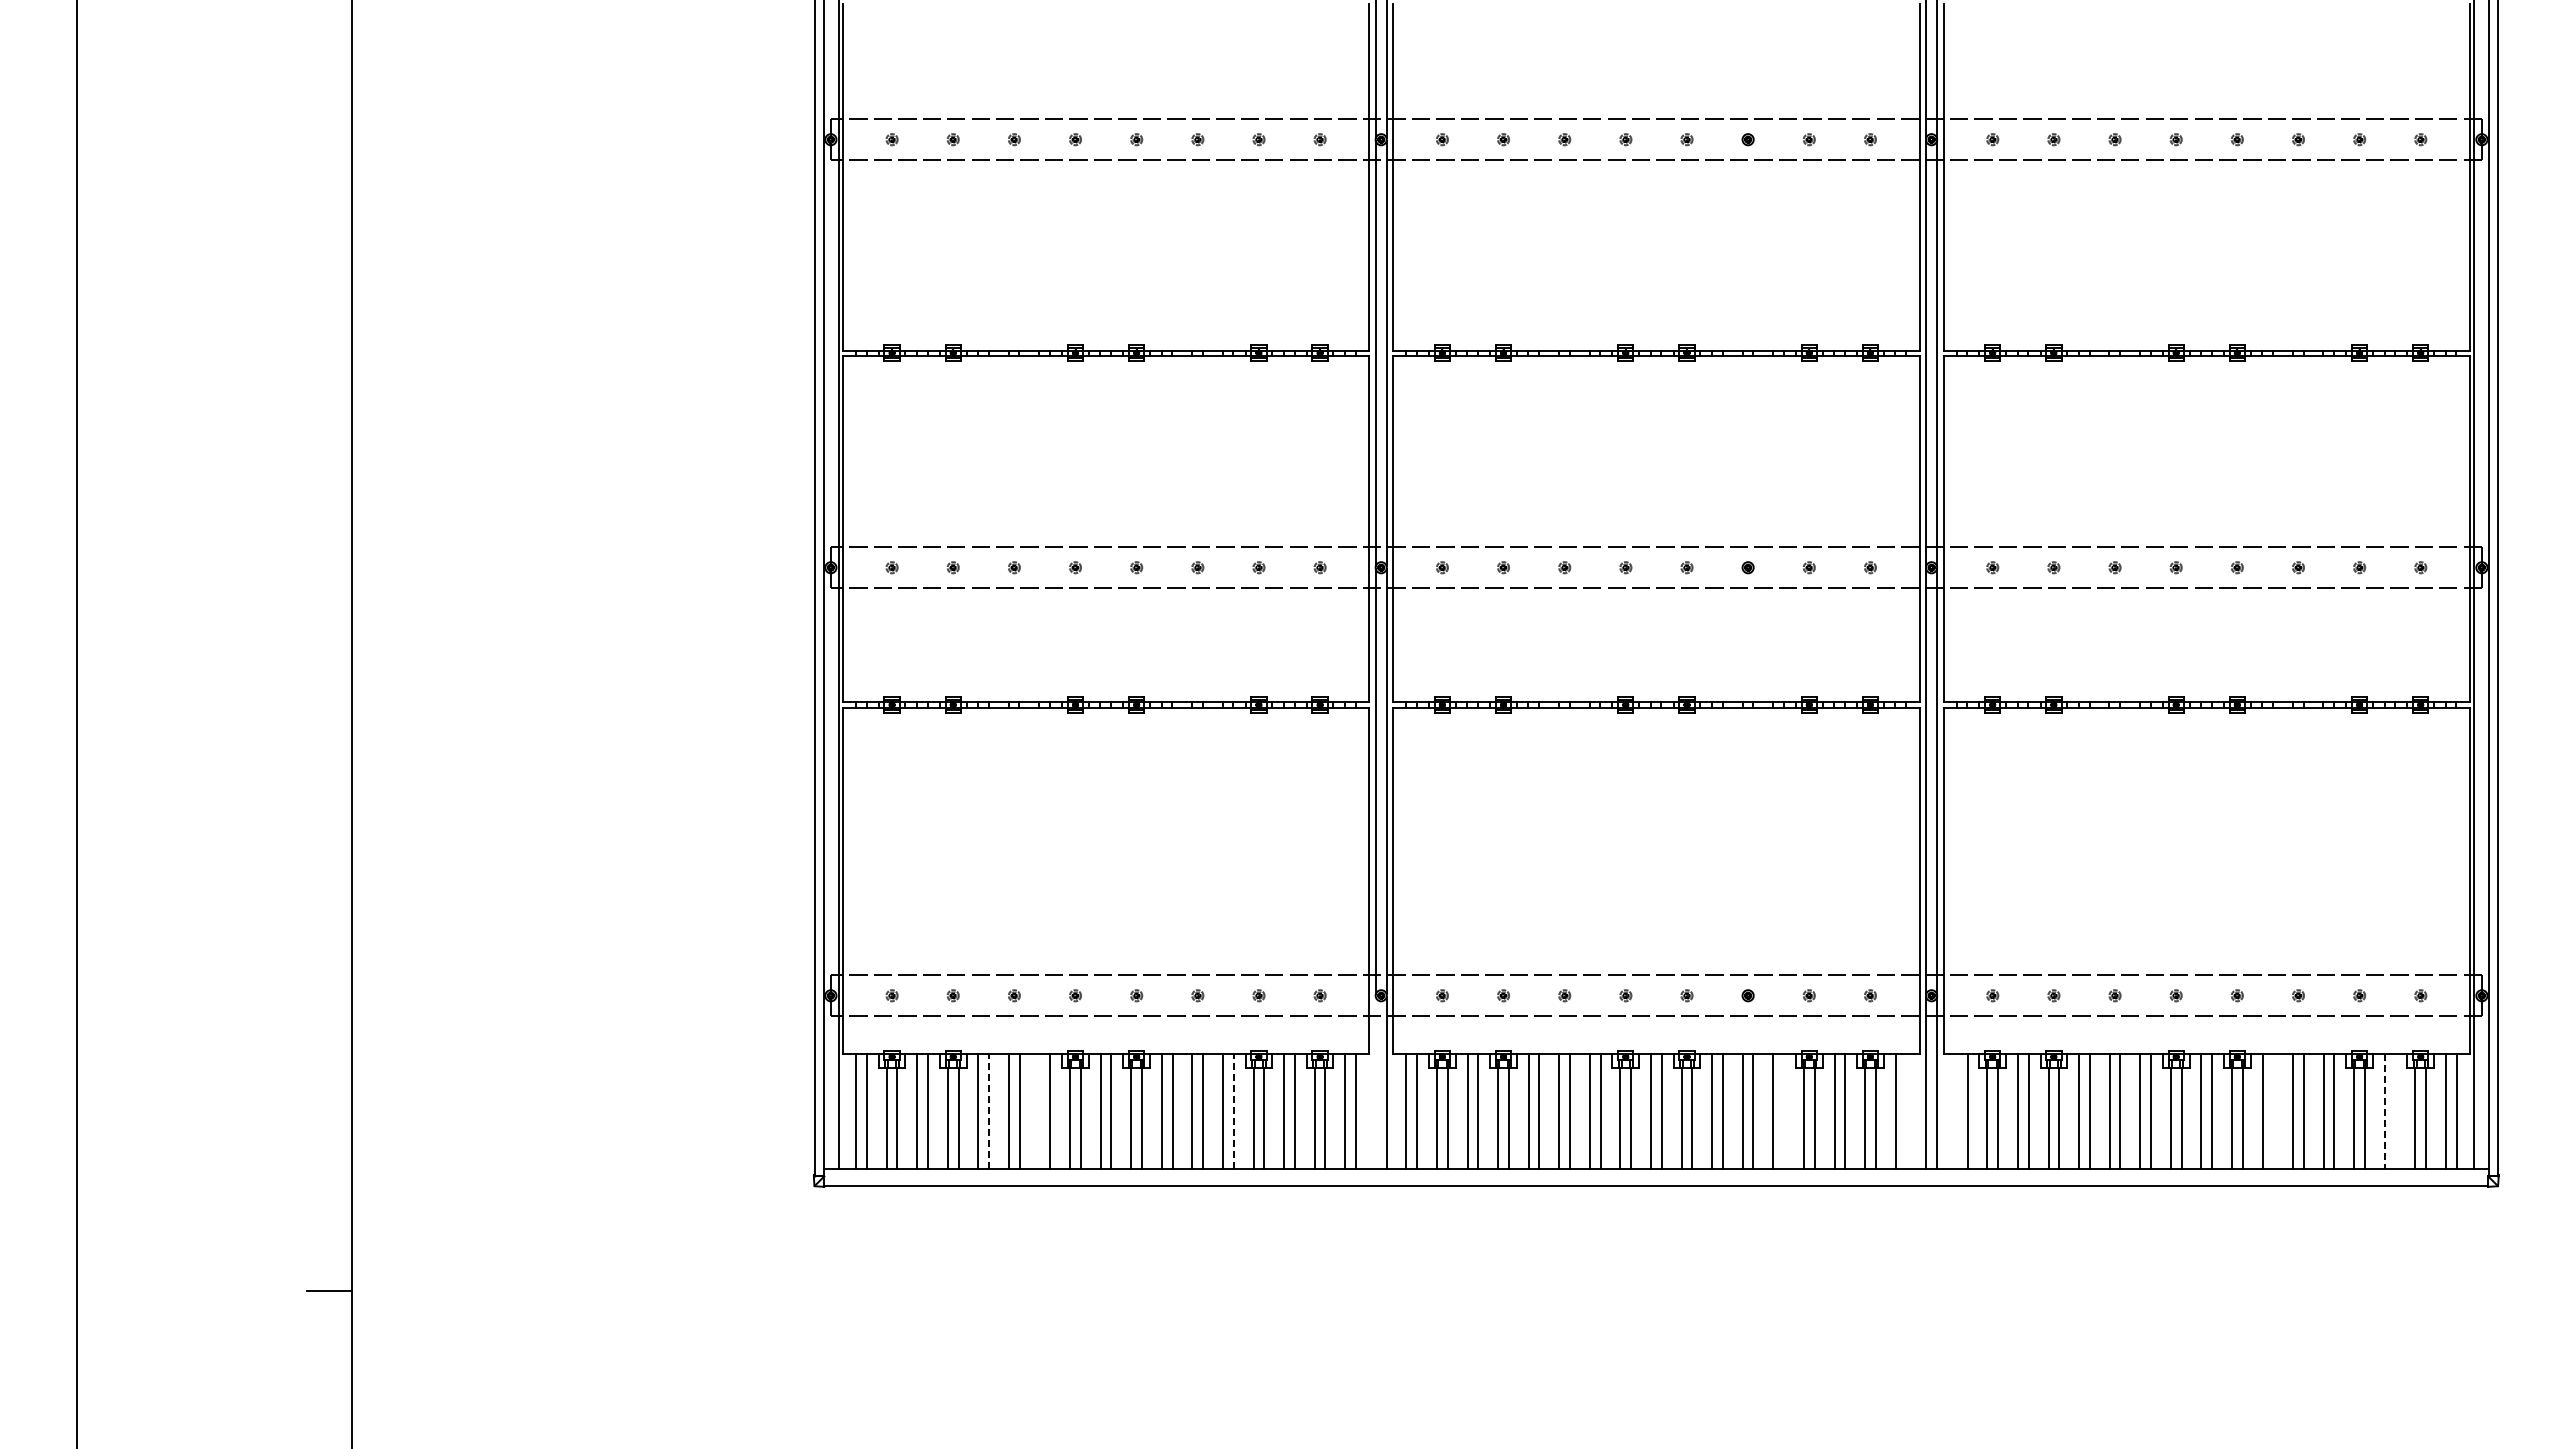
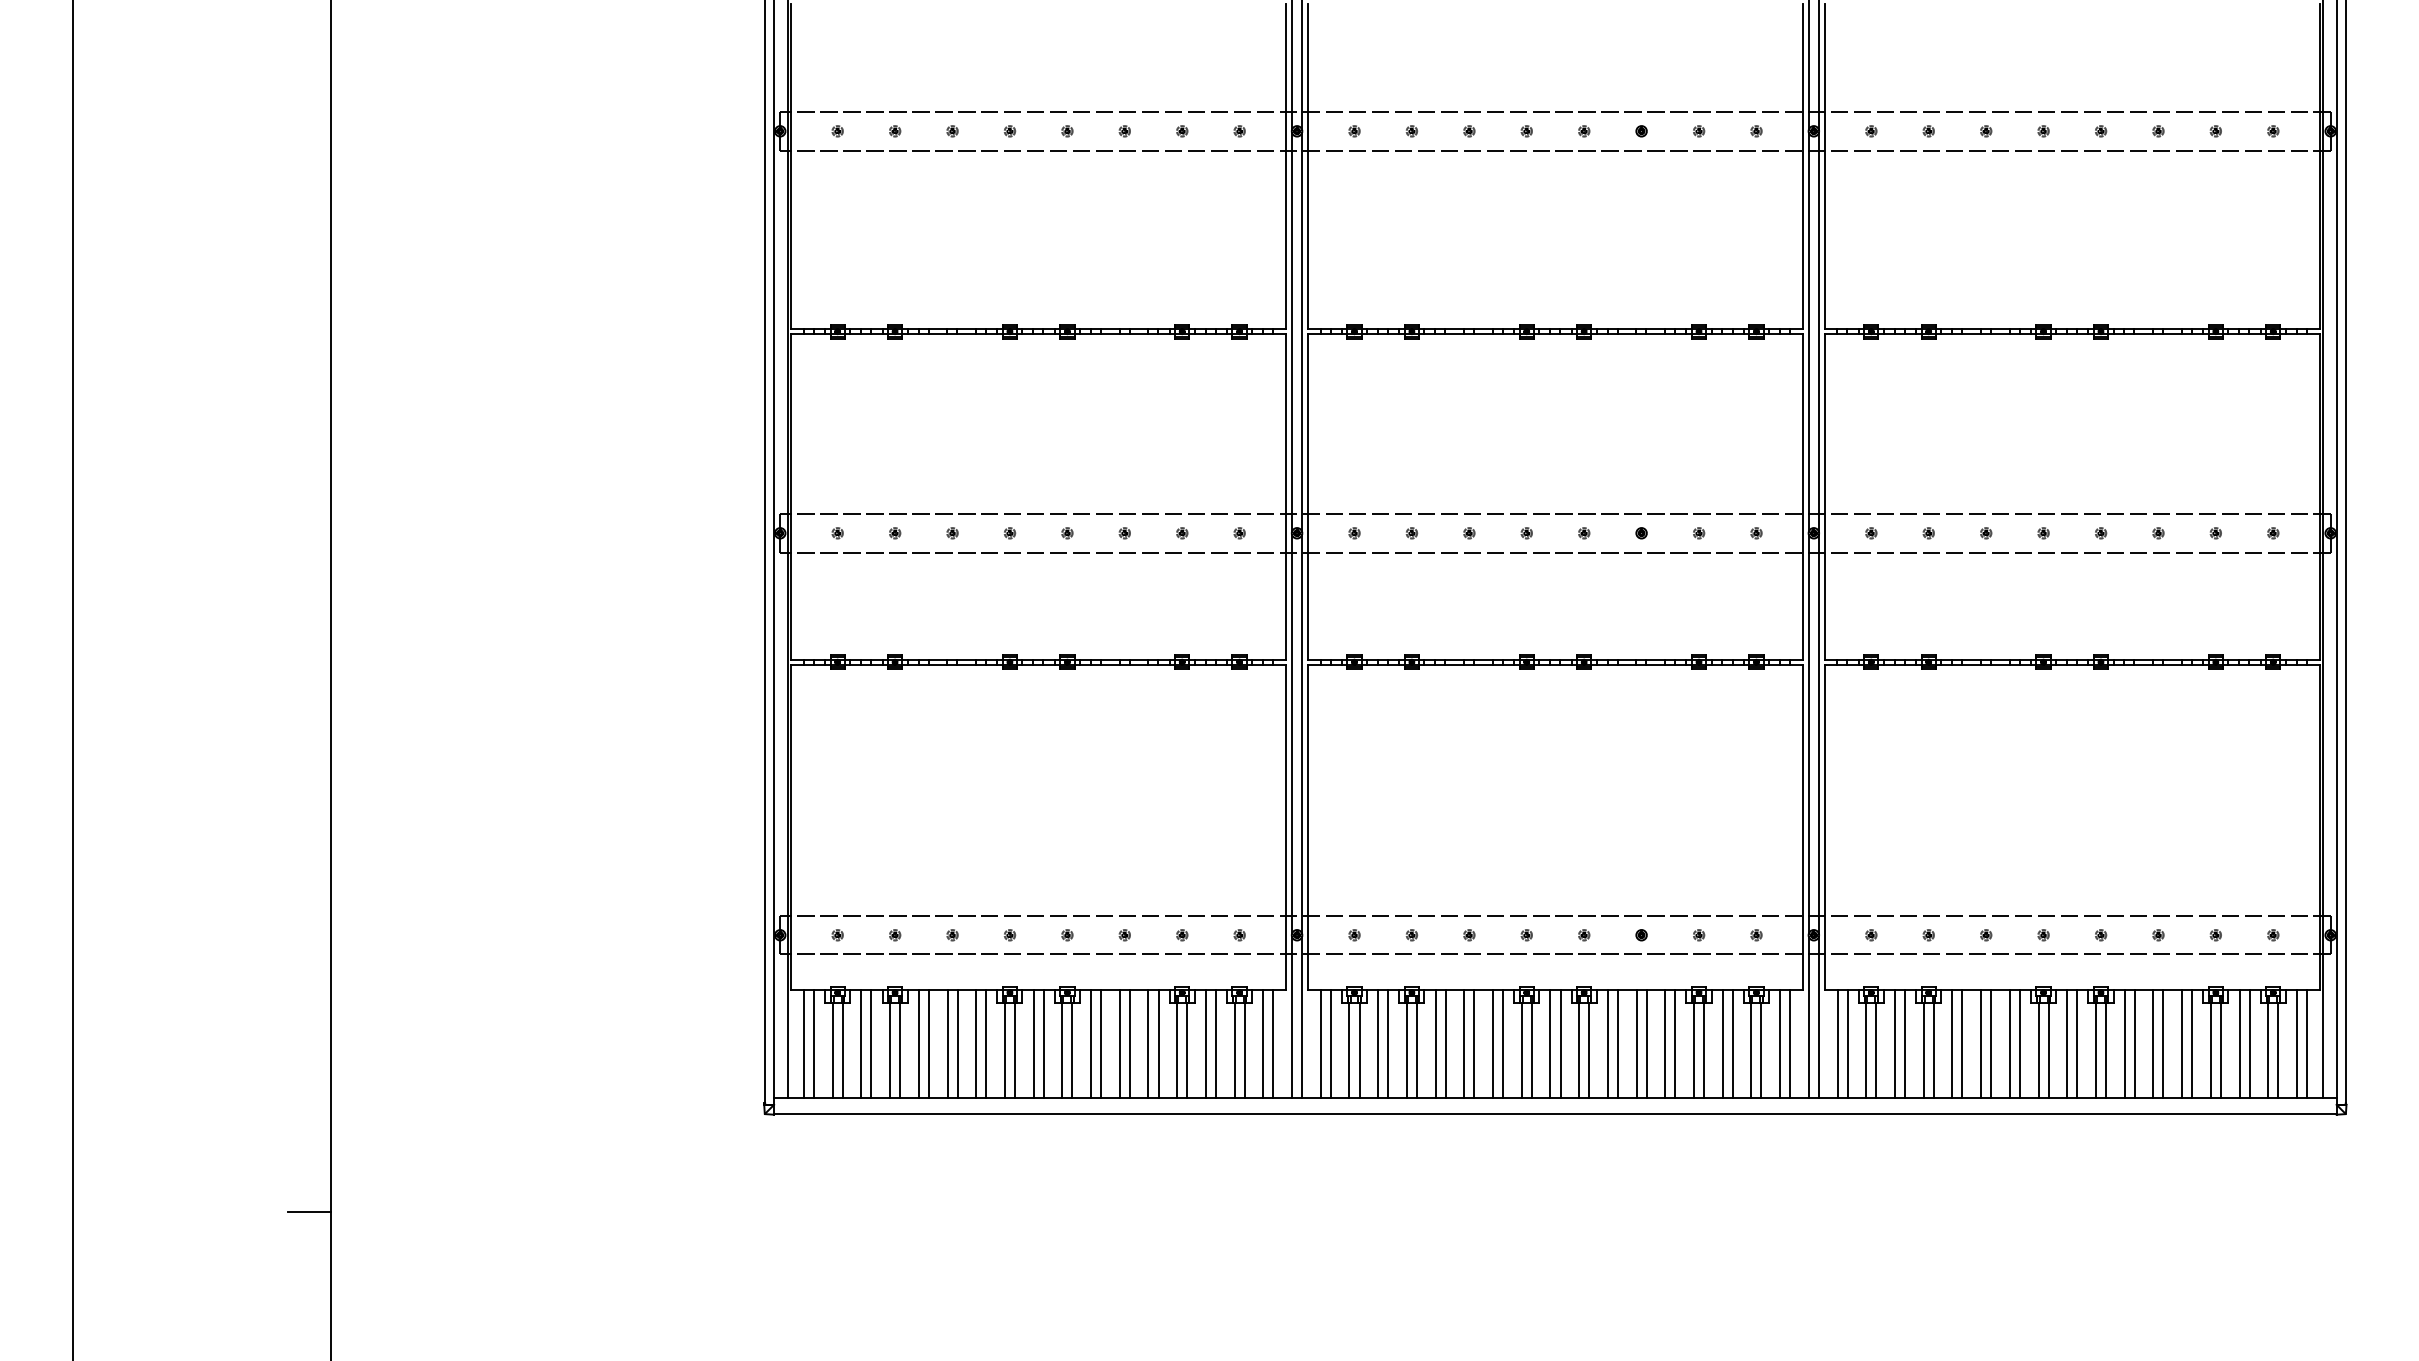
line: (1375, 1082) -> (1291, 1016), added
line: (989, 1111) -> (929, 1043), dashed -> solid
line: (1039, 1111) -> (976, 1043), added
line: (1233, 1111) -> (1158, 1043), dashed -> solid
line: (1784, 1111) -> (1675, 1043), added
line: (1906, 1111) -> (1790, 1043), added
line: (1956, 1111) -> (1837, 1043), added
line: (2273, 1111) -> (2134, 1043), added
line: (2395, 1111) -> (2249, 1043), added
line: (2384, 1112) -> (2239, 1044), dashed -> solid

